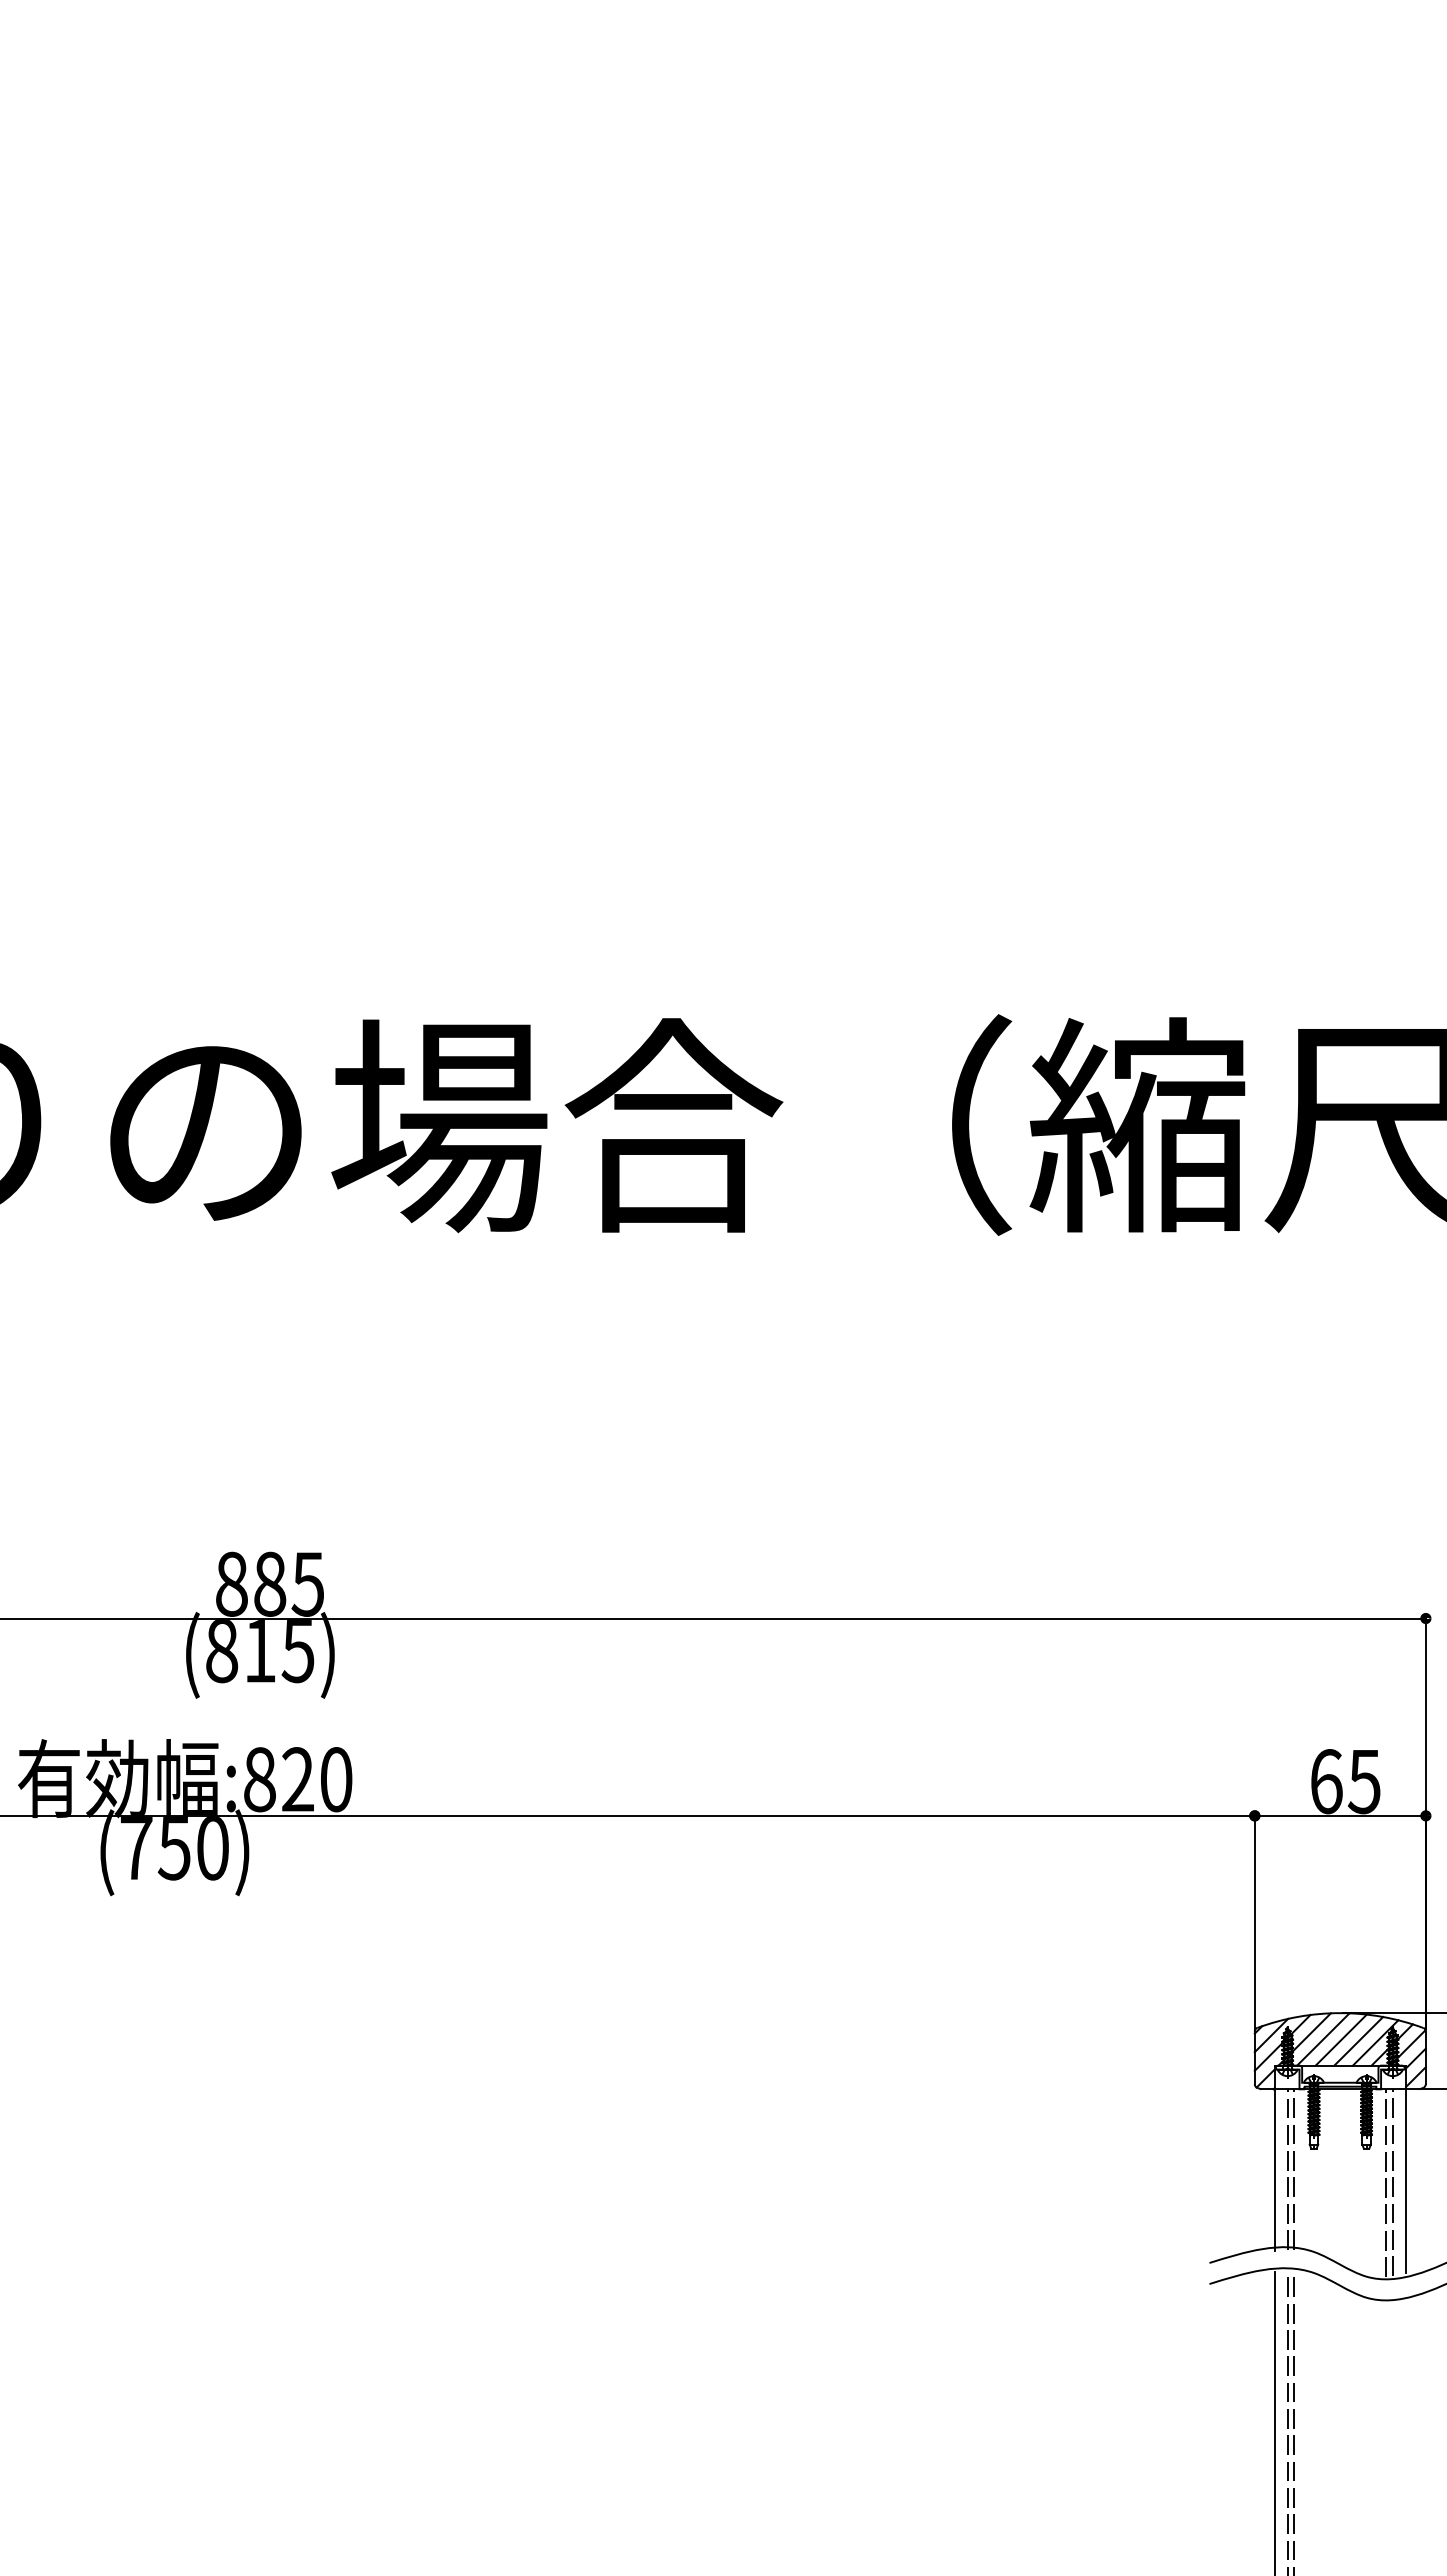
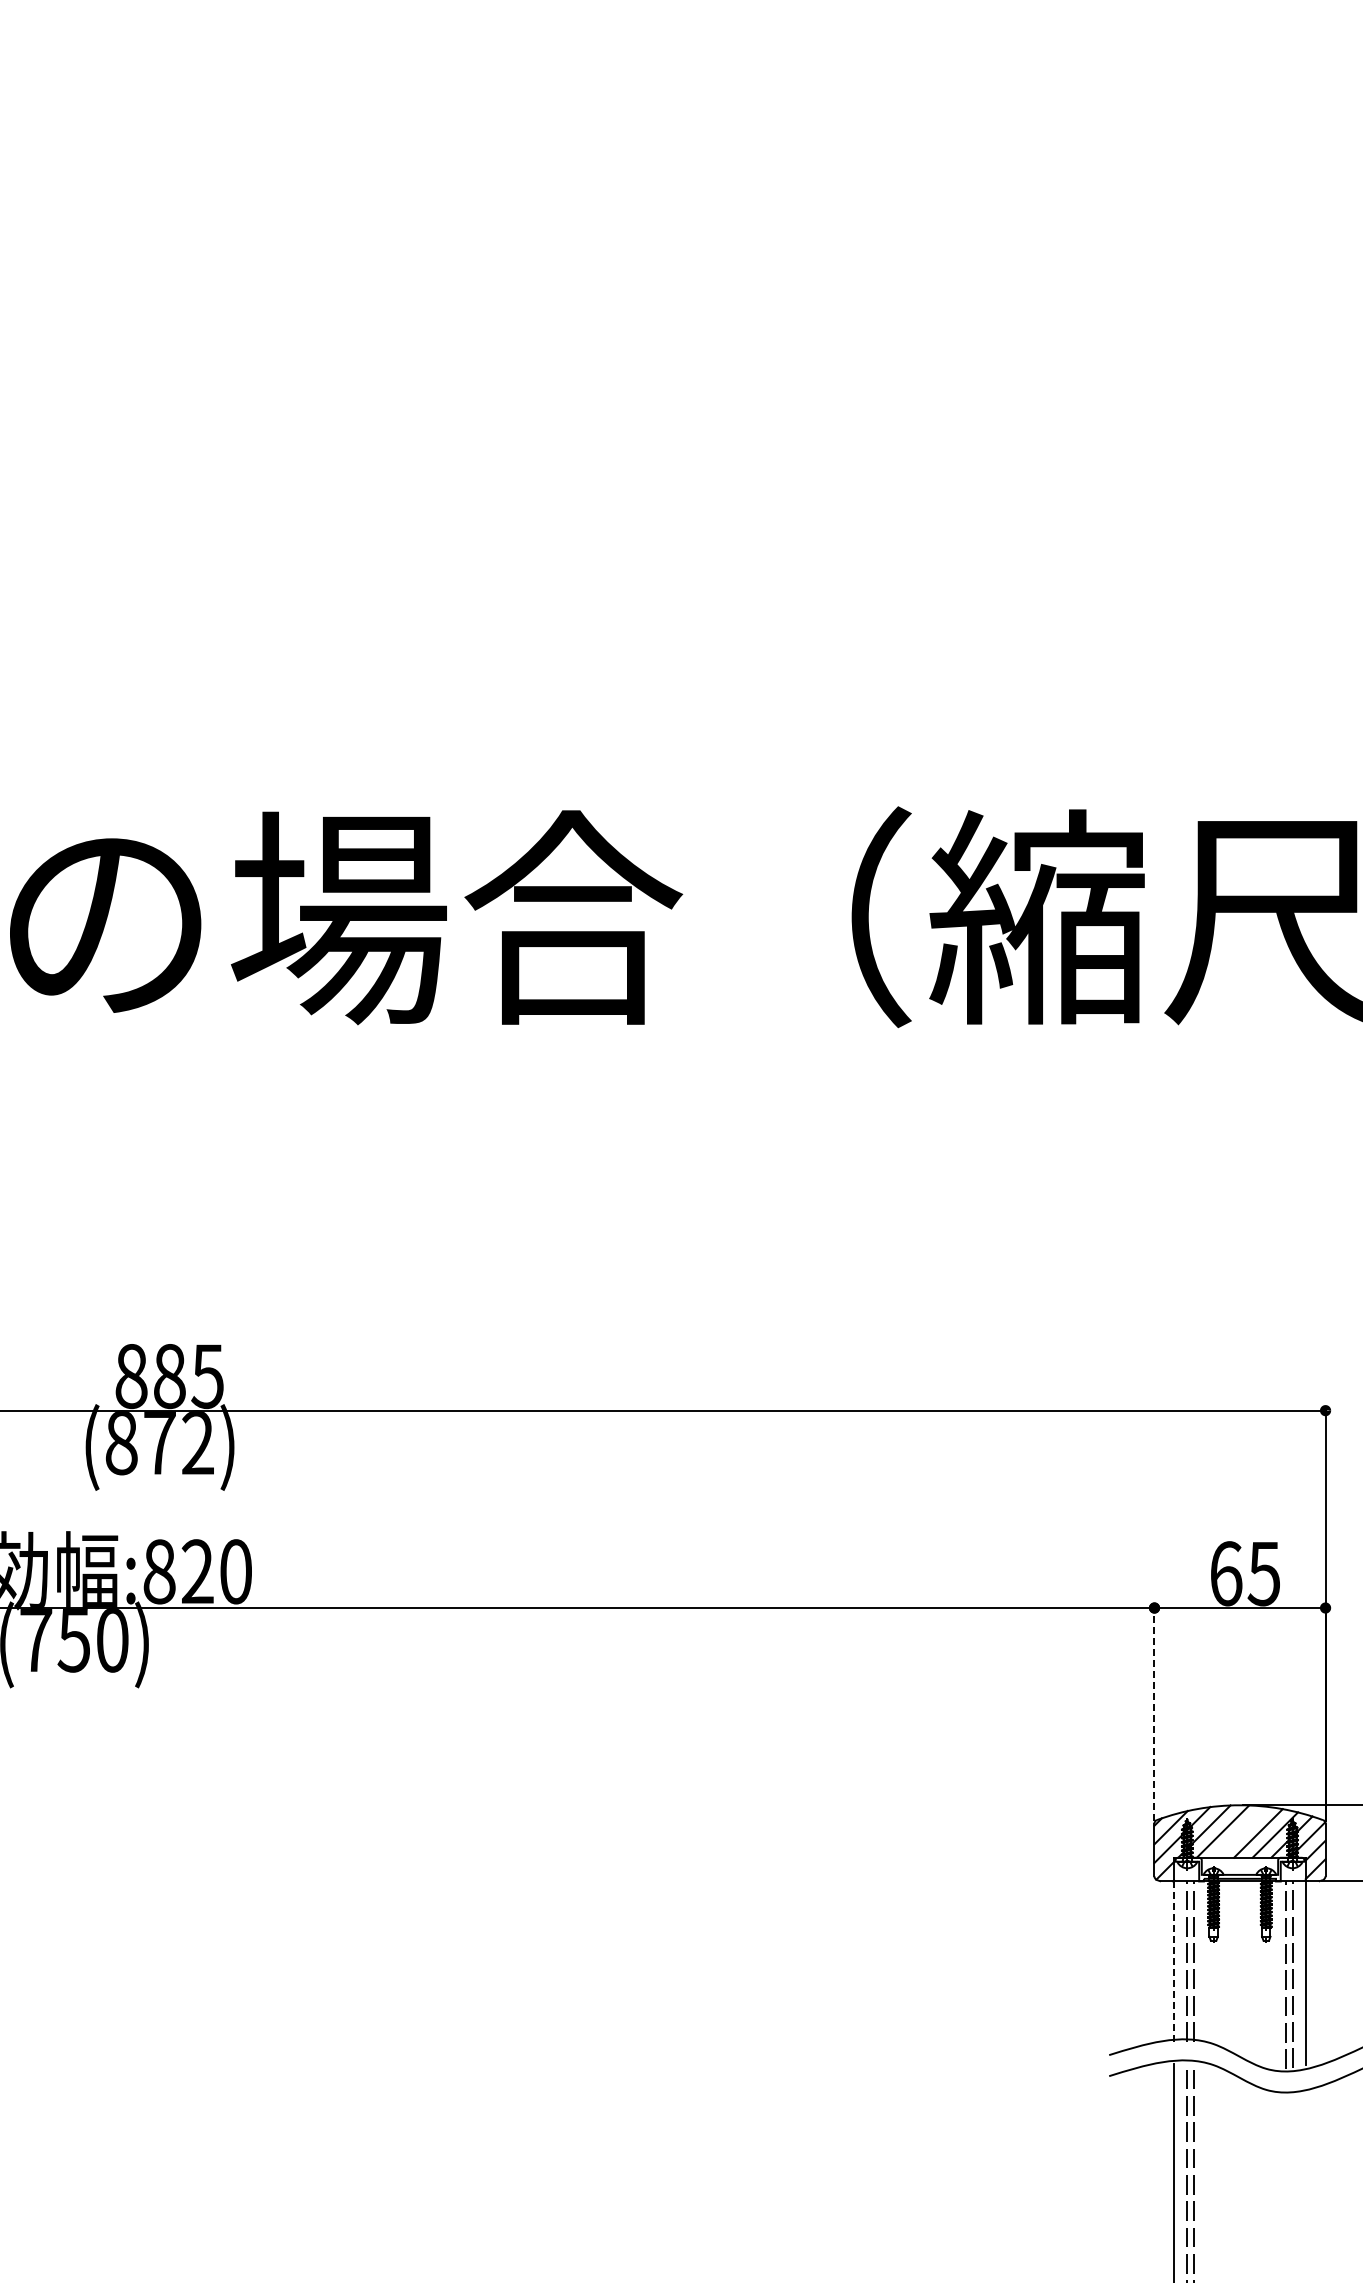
text: (279, 1651) -> (179, 1443), (815) -> (872)
line: (1254, 1921) -> (1154, 1713), solid -> dashed
line: (1340, 2039) -> (1240, 1831), removed
line: (1274, 2170) -> (1174, 1962), solid -> dashed

